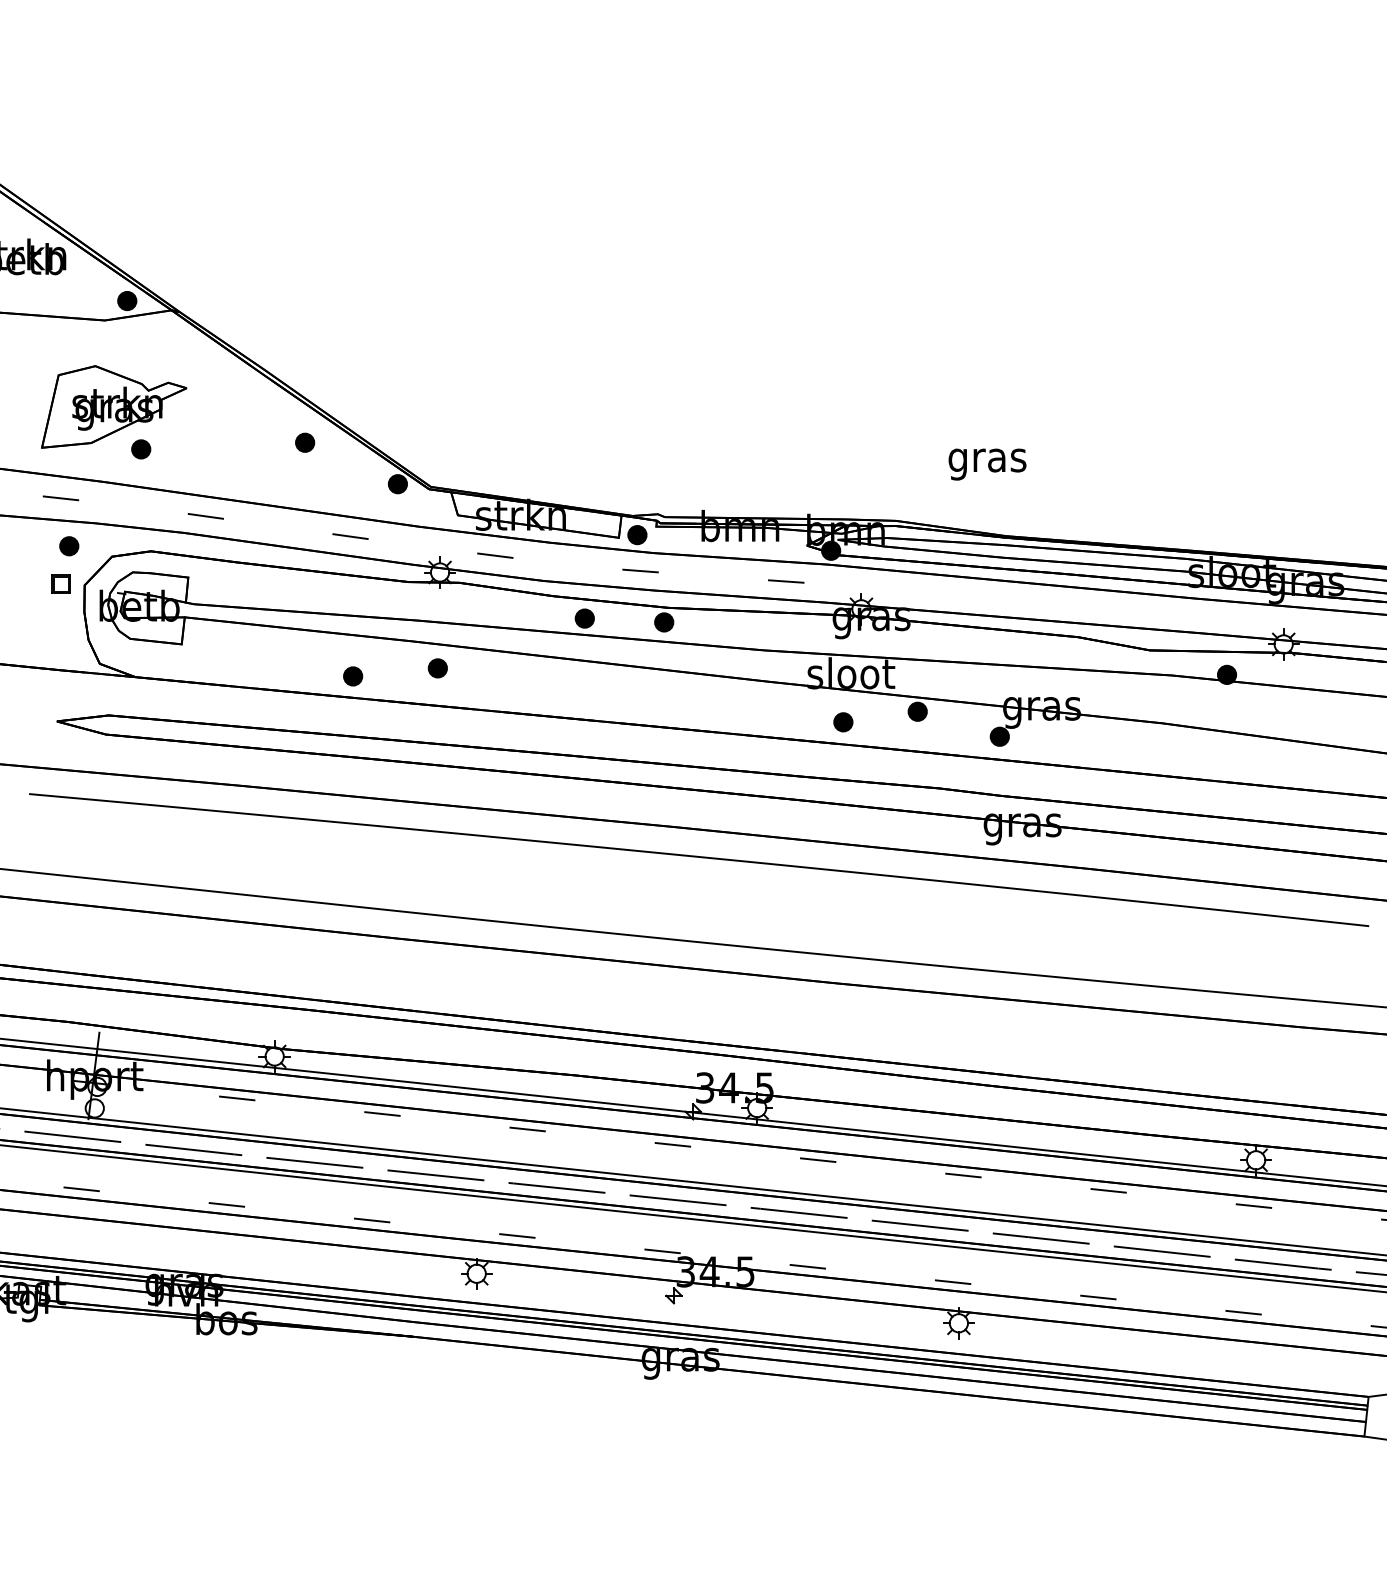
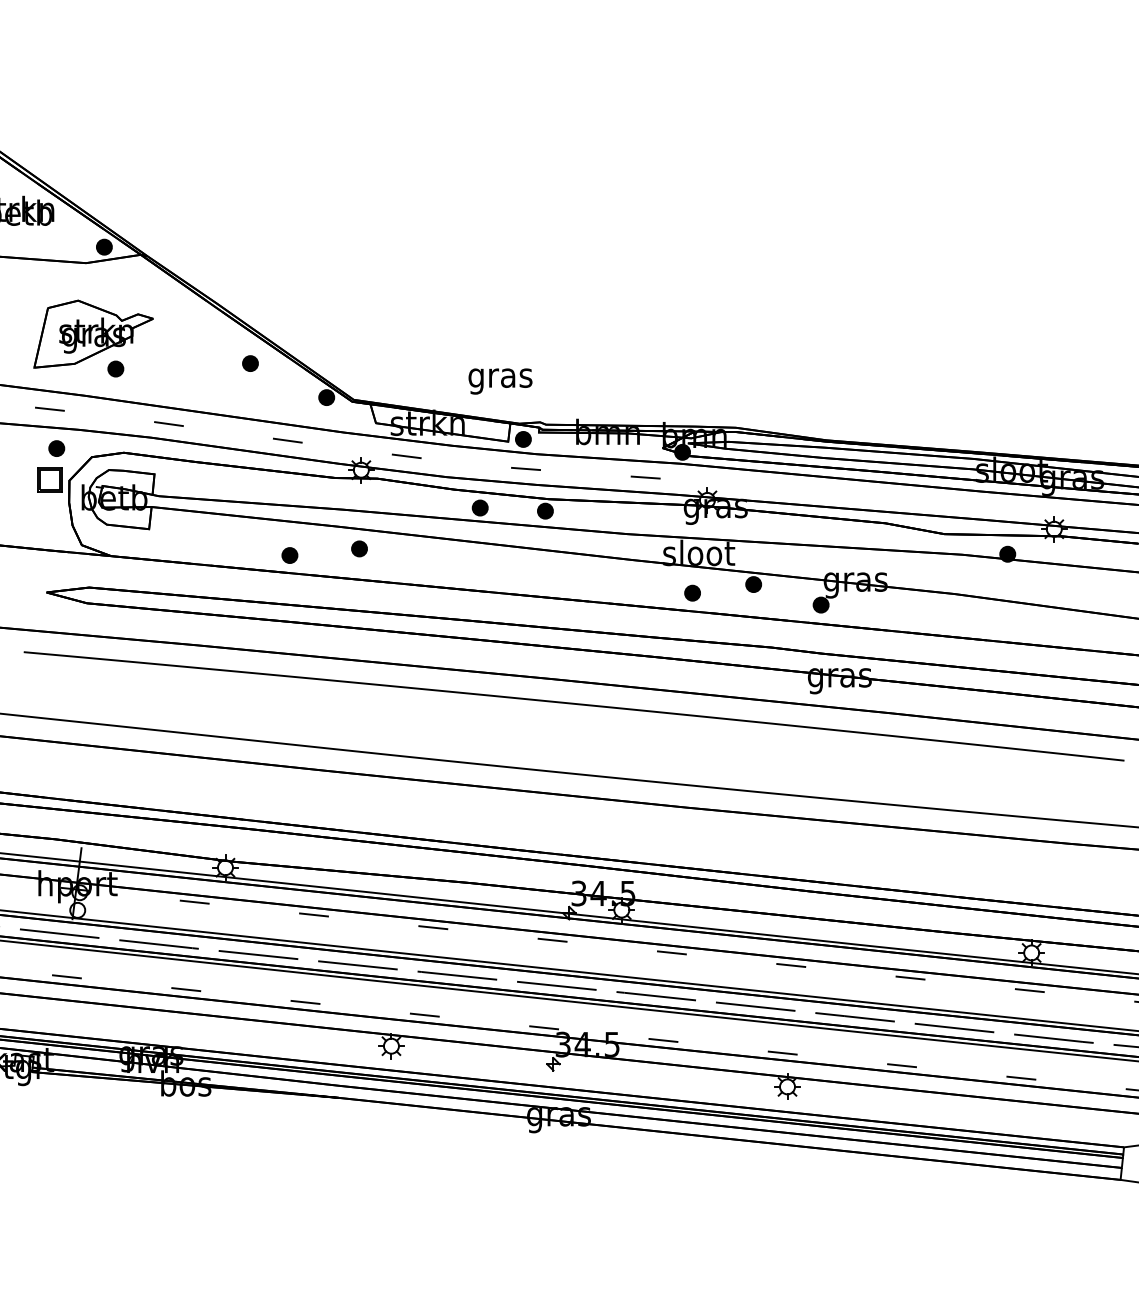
text: (987, 464) -> (500, 381), moved
part: (60, 583) -> (49, 479), size x1.6

